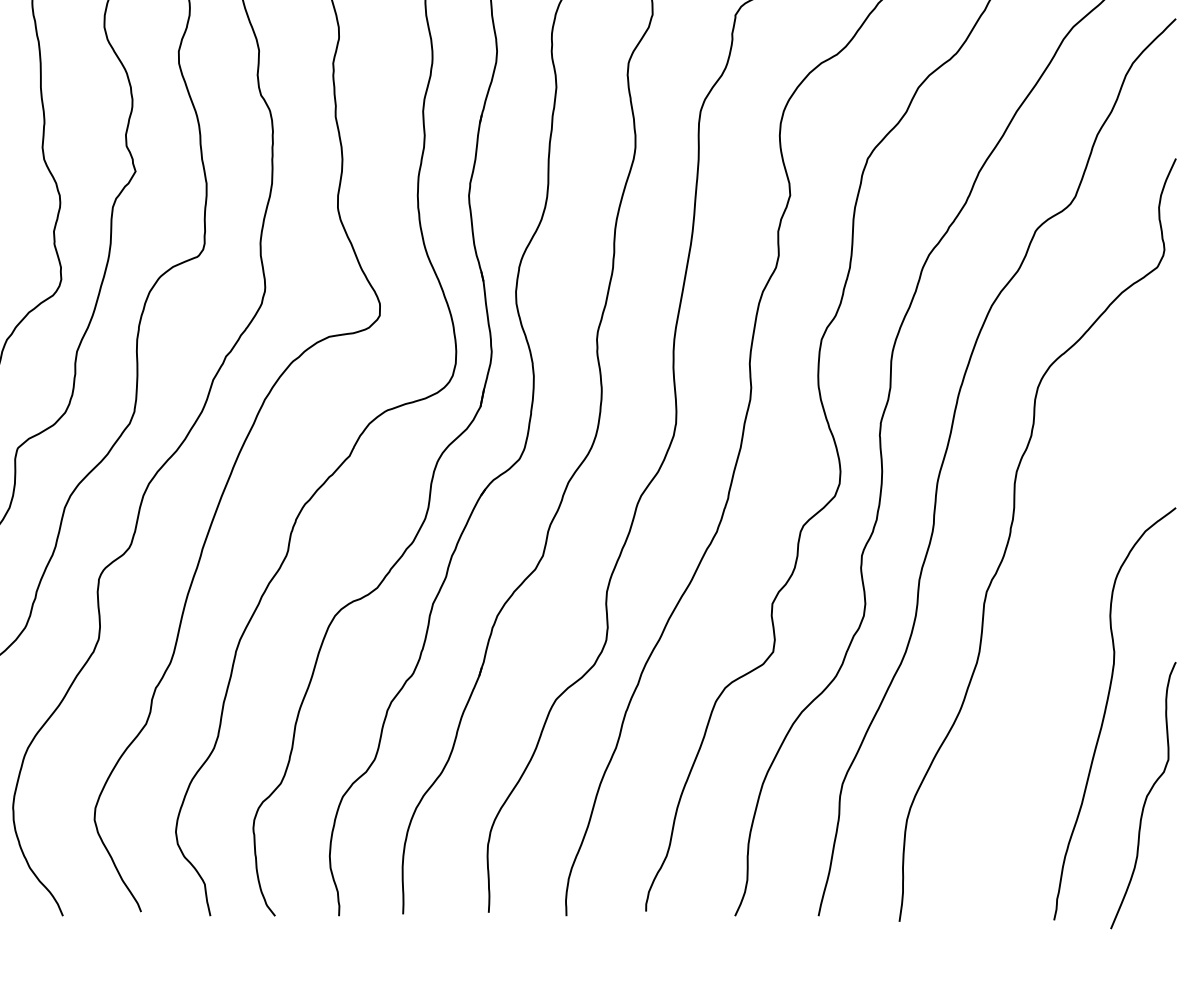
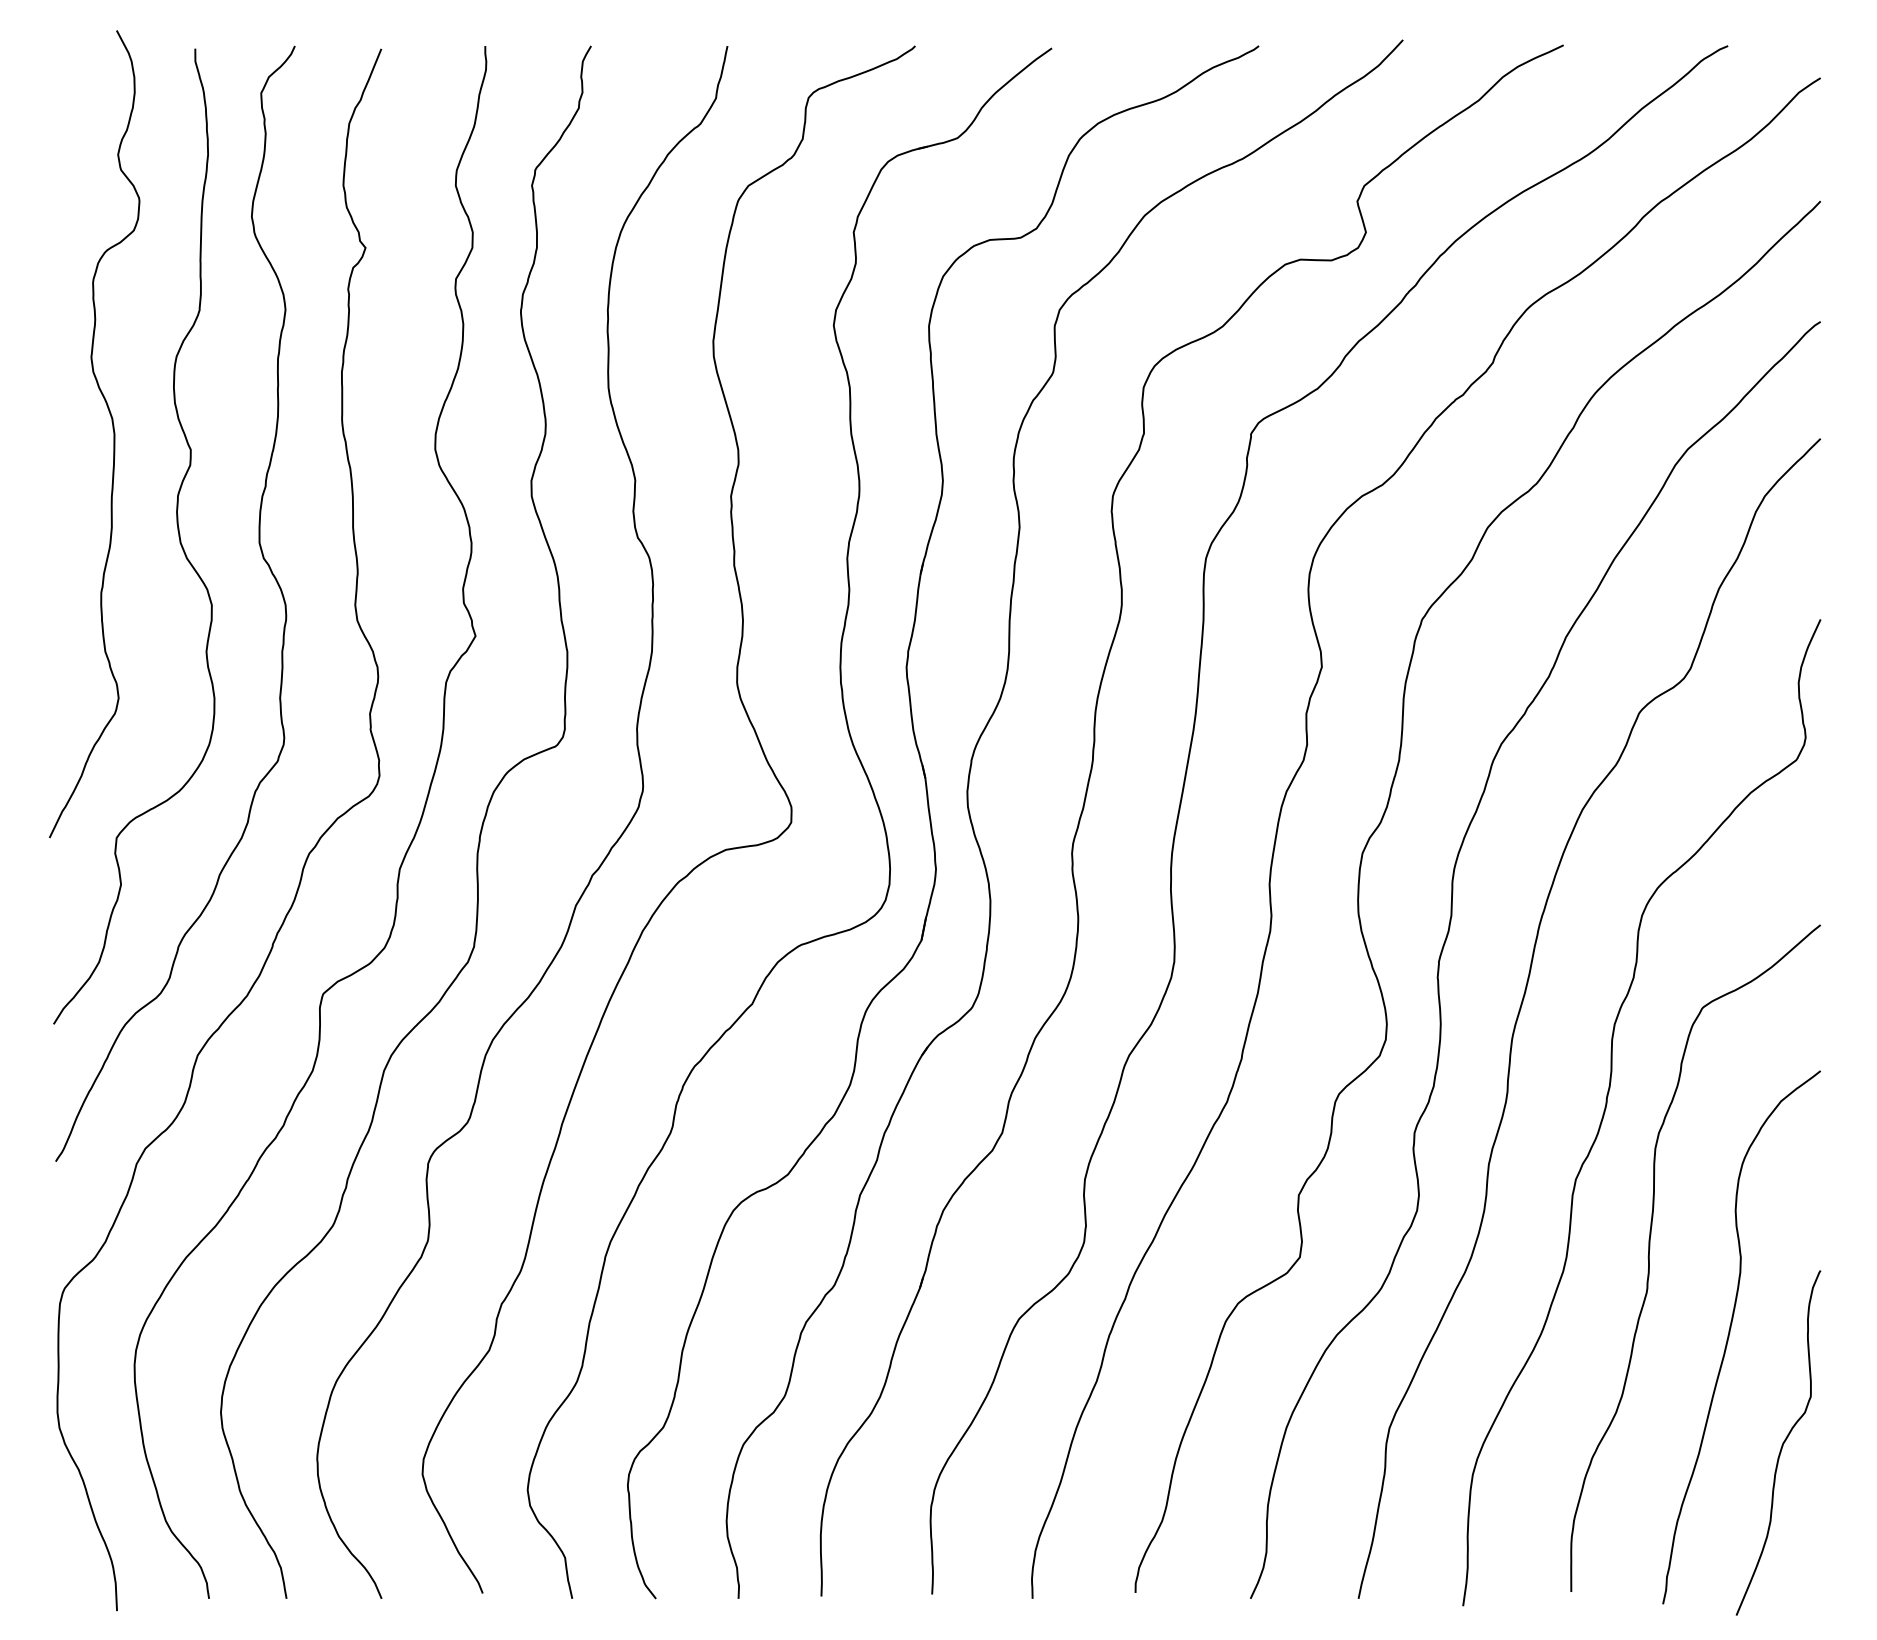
curve: (1044, 645) -> (1650, 1248), added

